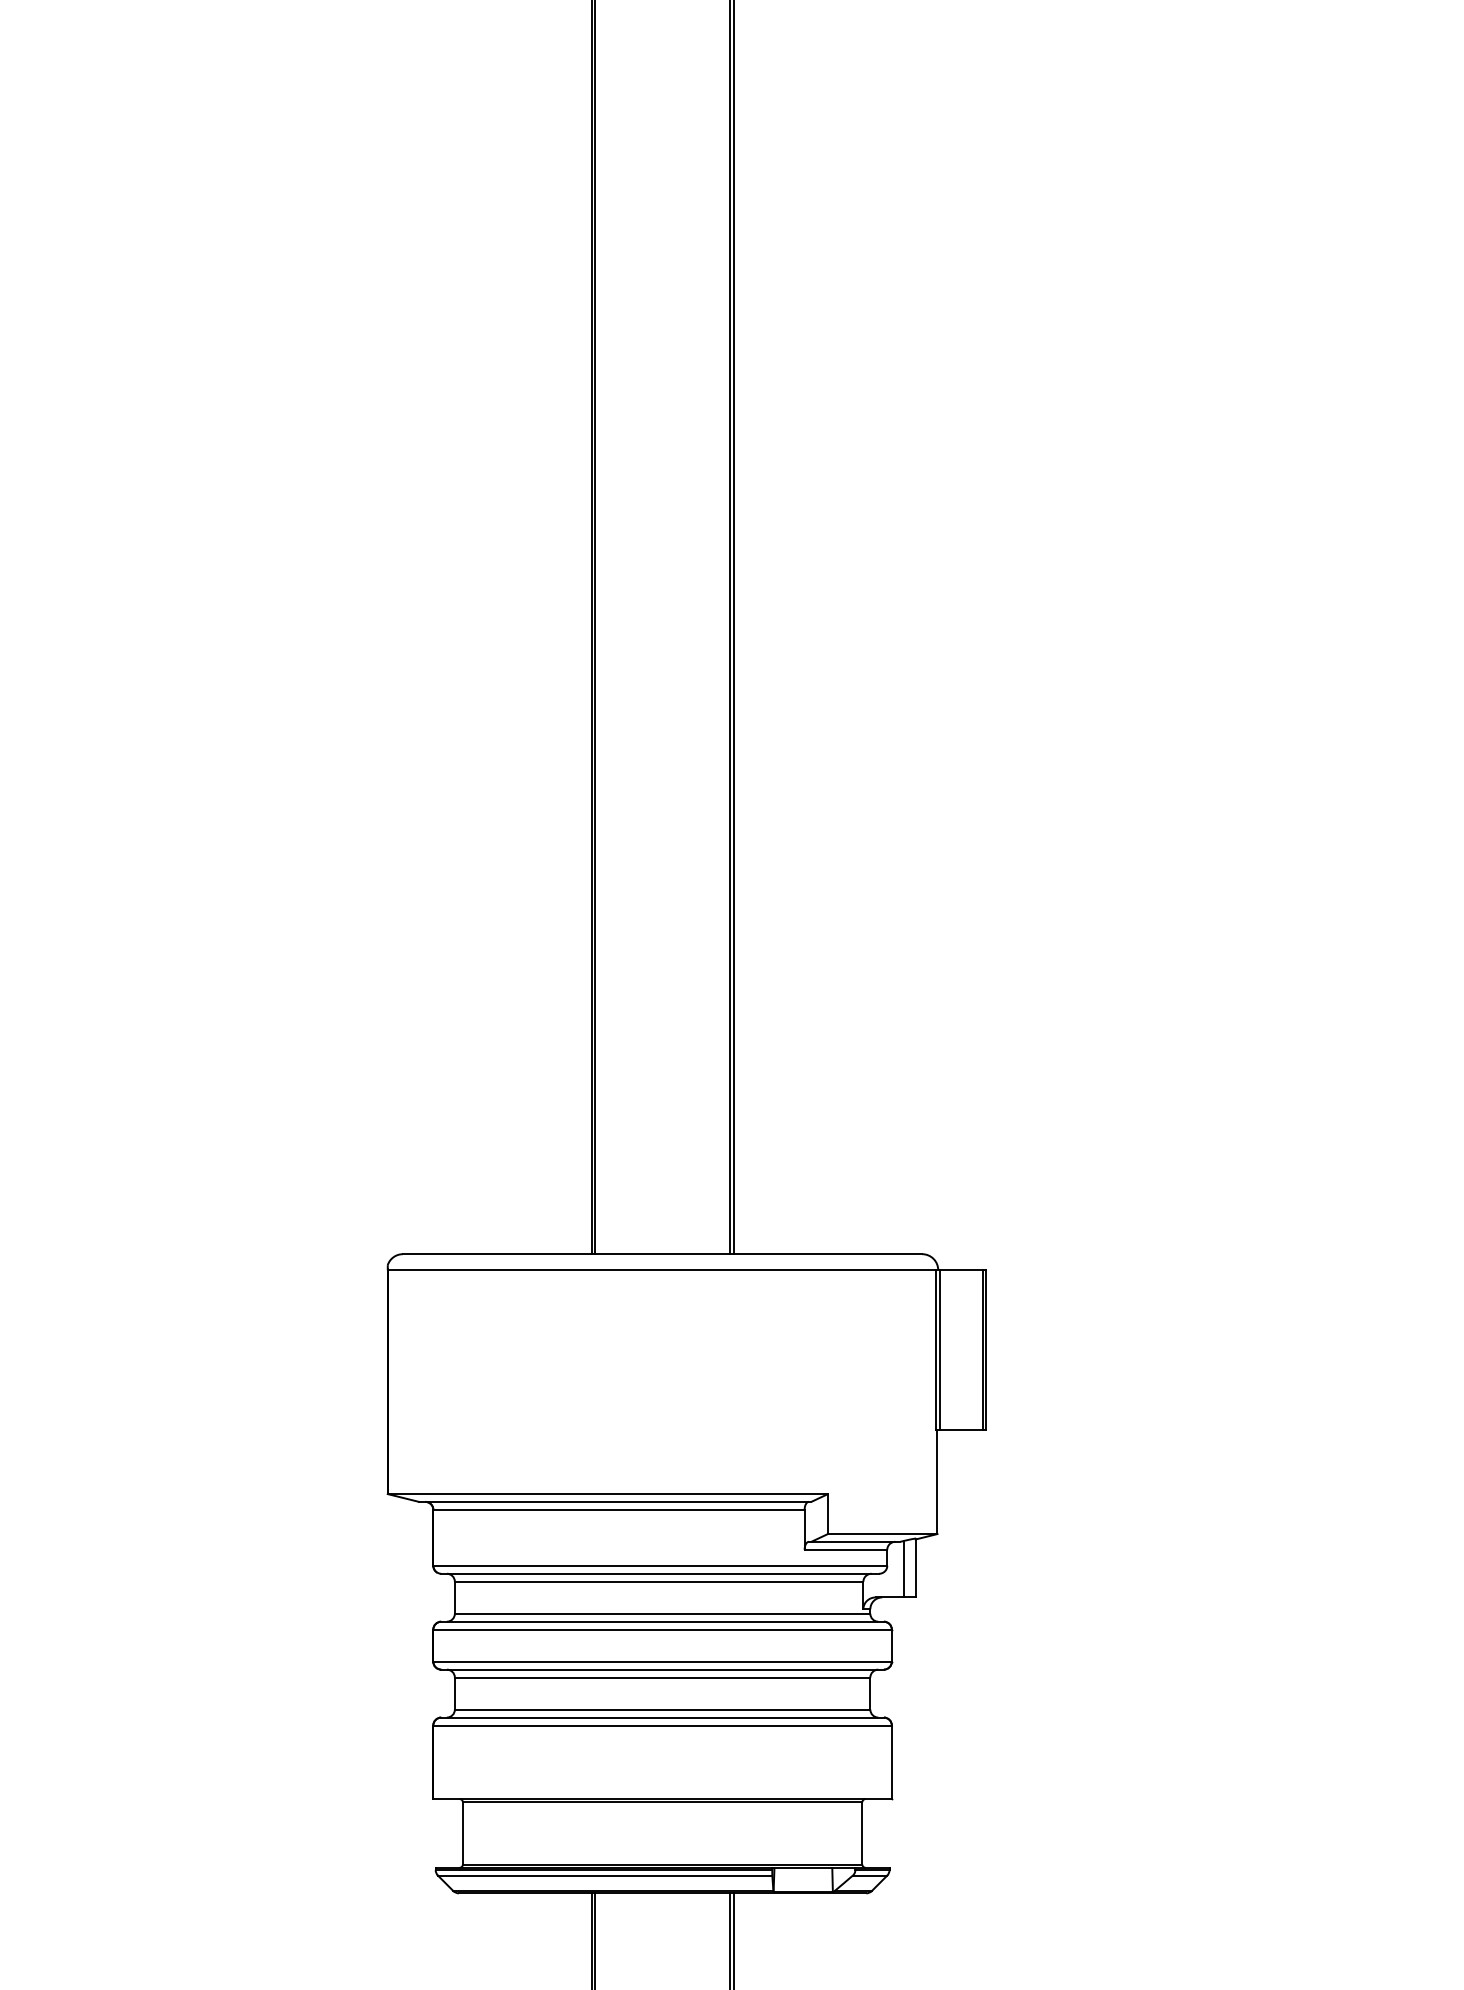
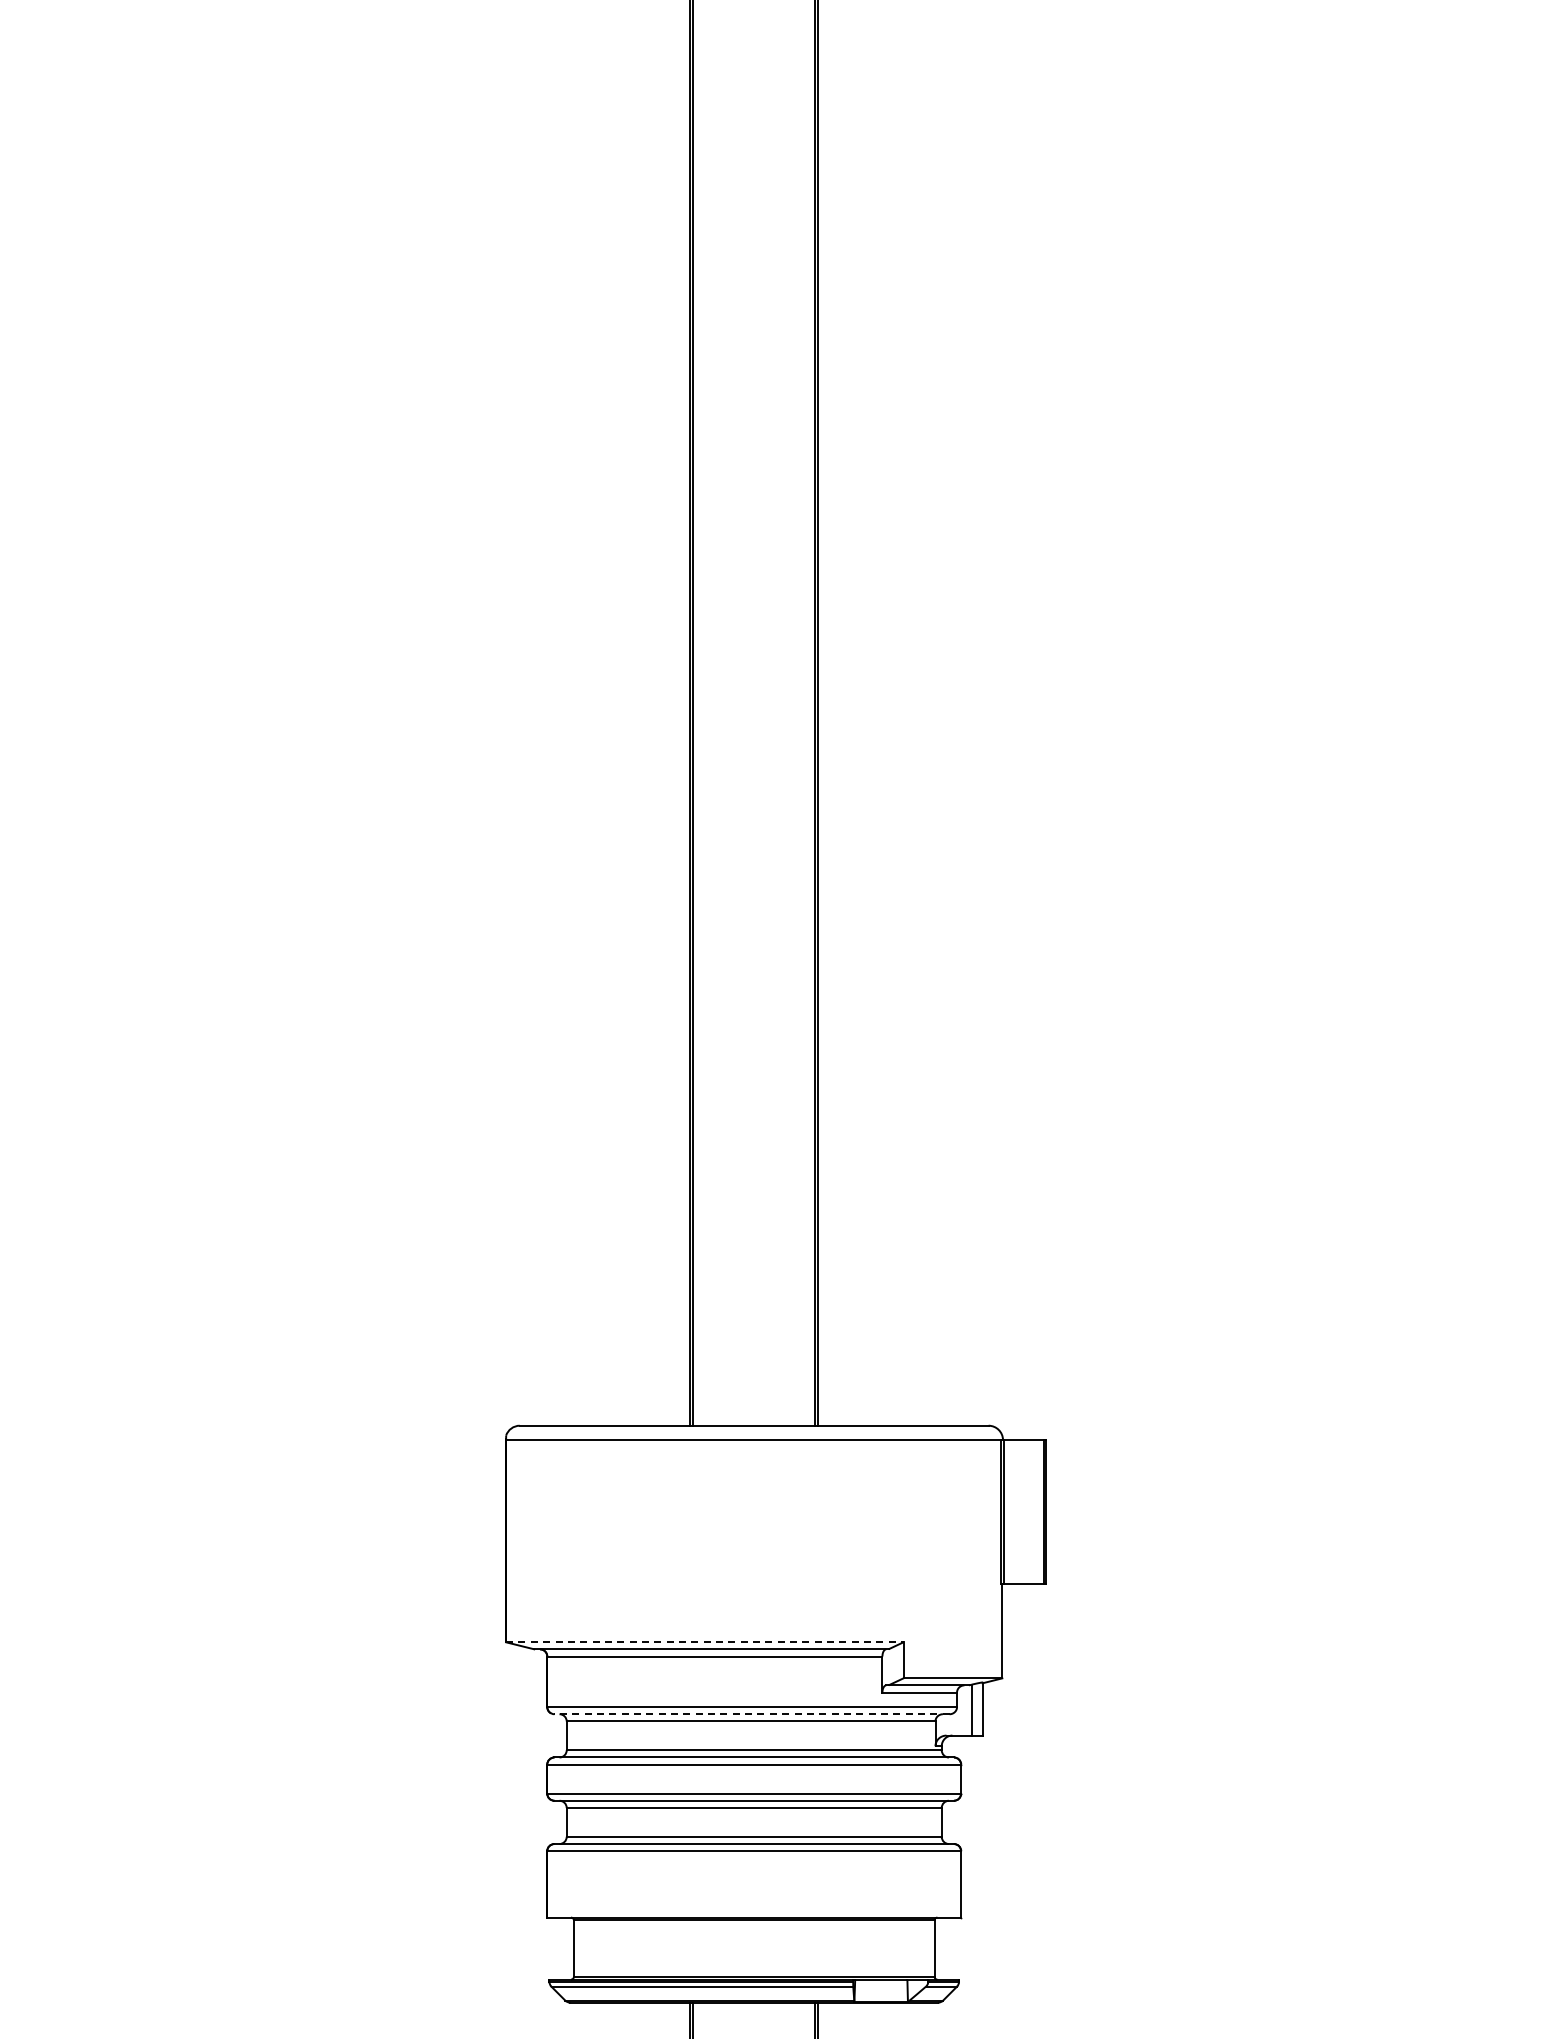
line: (608, 1494) -> (705, 1642), solid -> dashed
line: (660, 1574) -> (752, 1714), solid -> dashed

